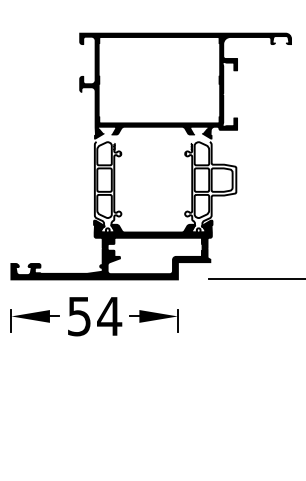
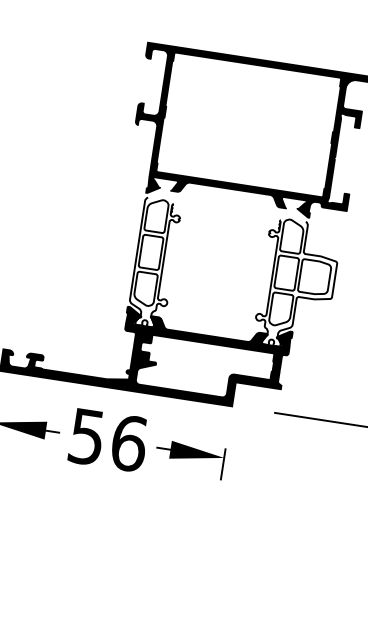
text: (109, 316) -> (128, 443), 54 -> 56

